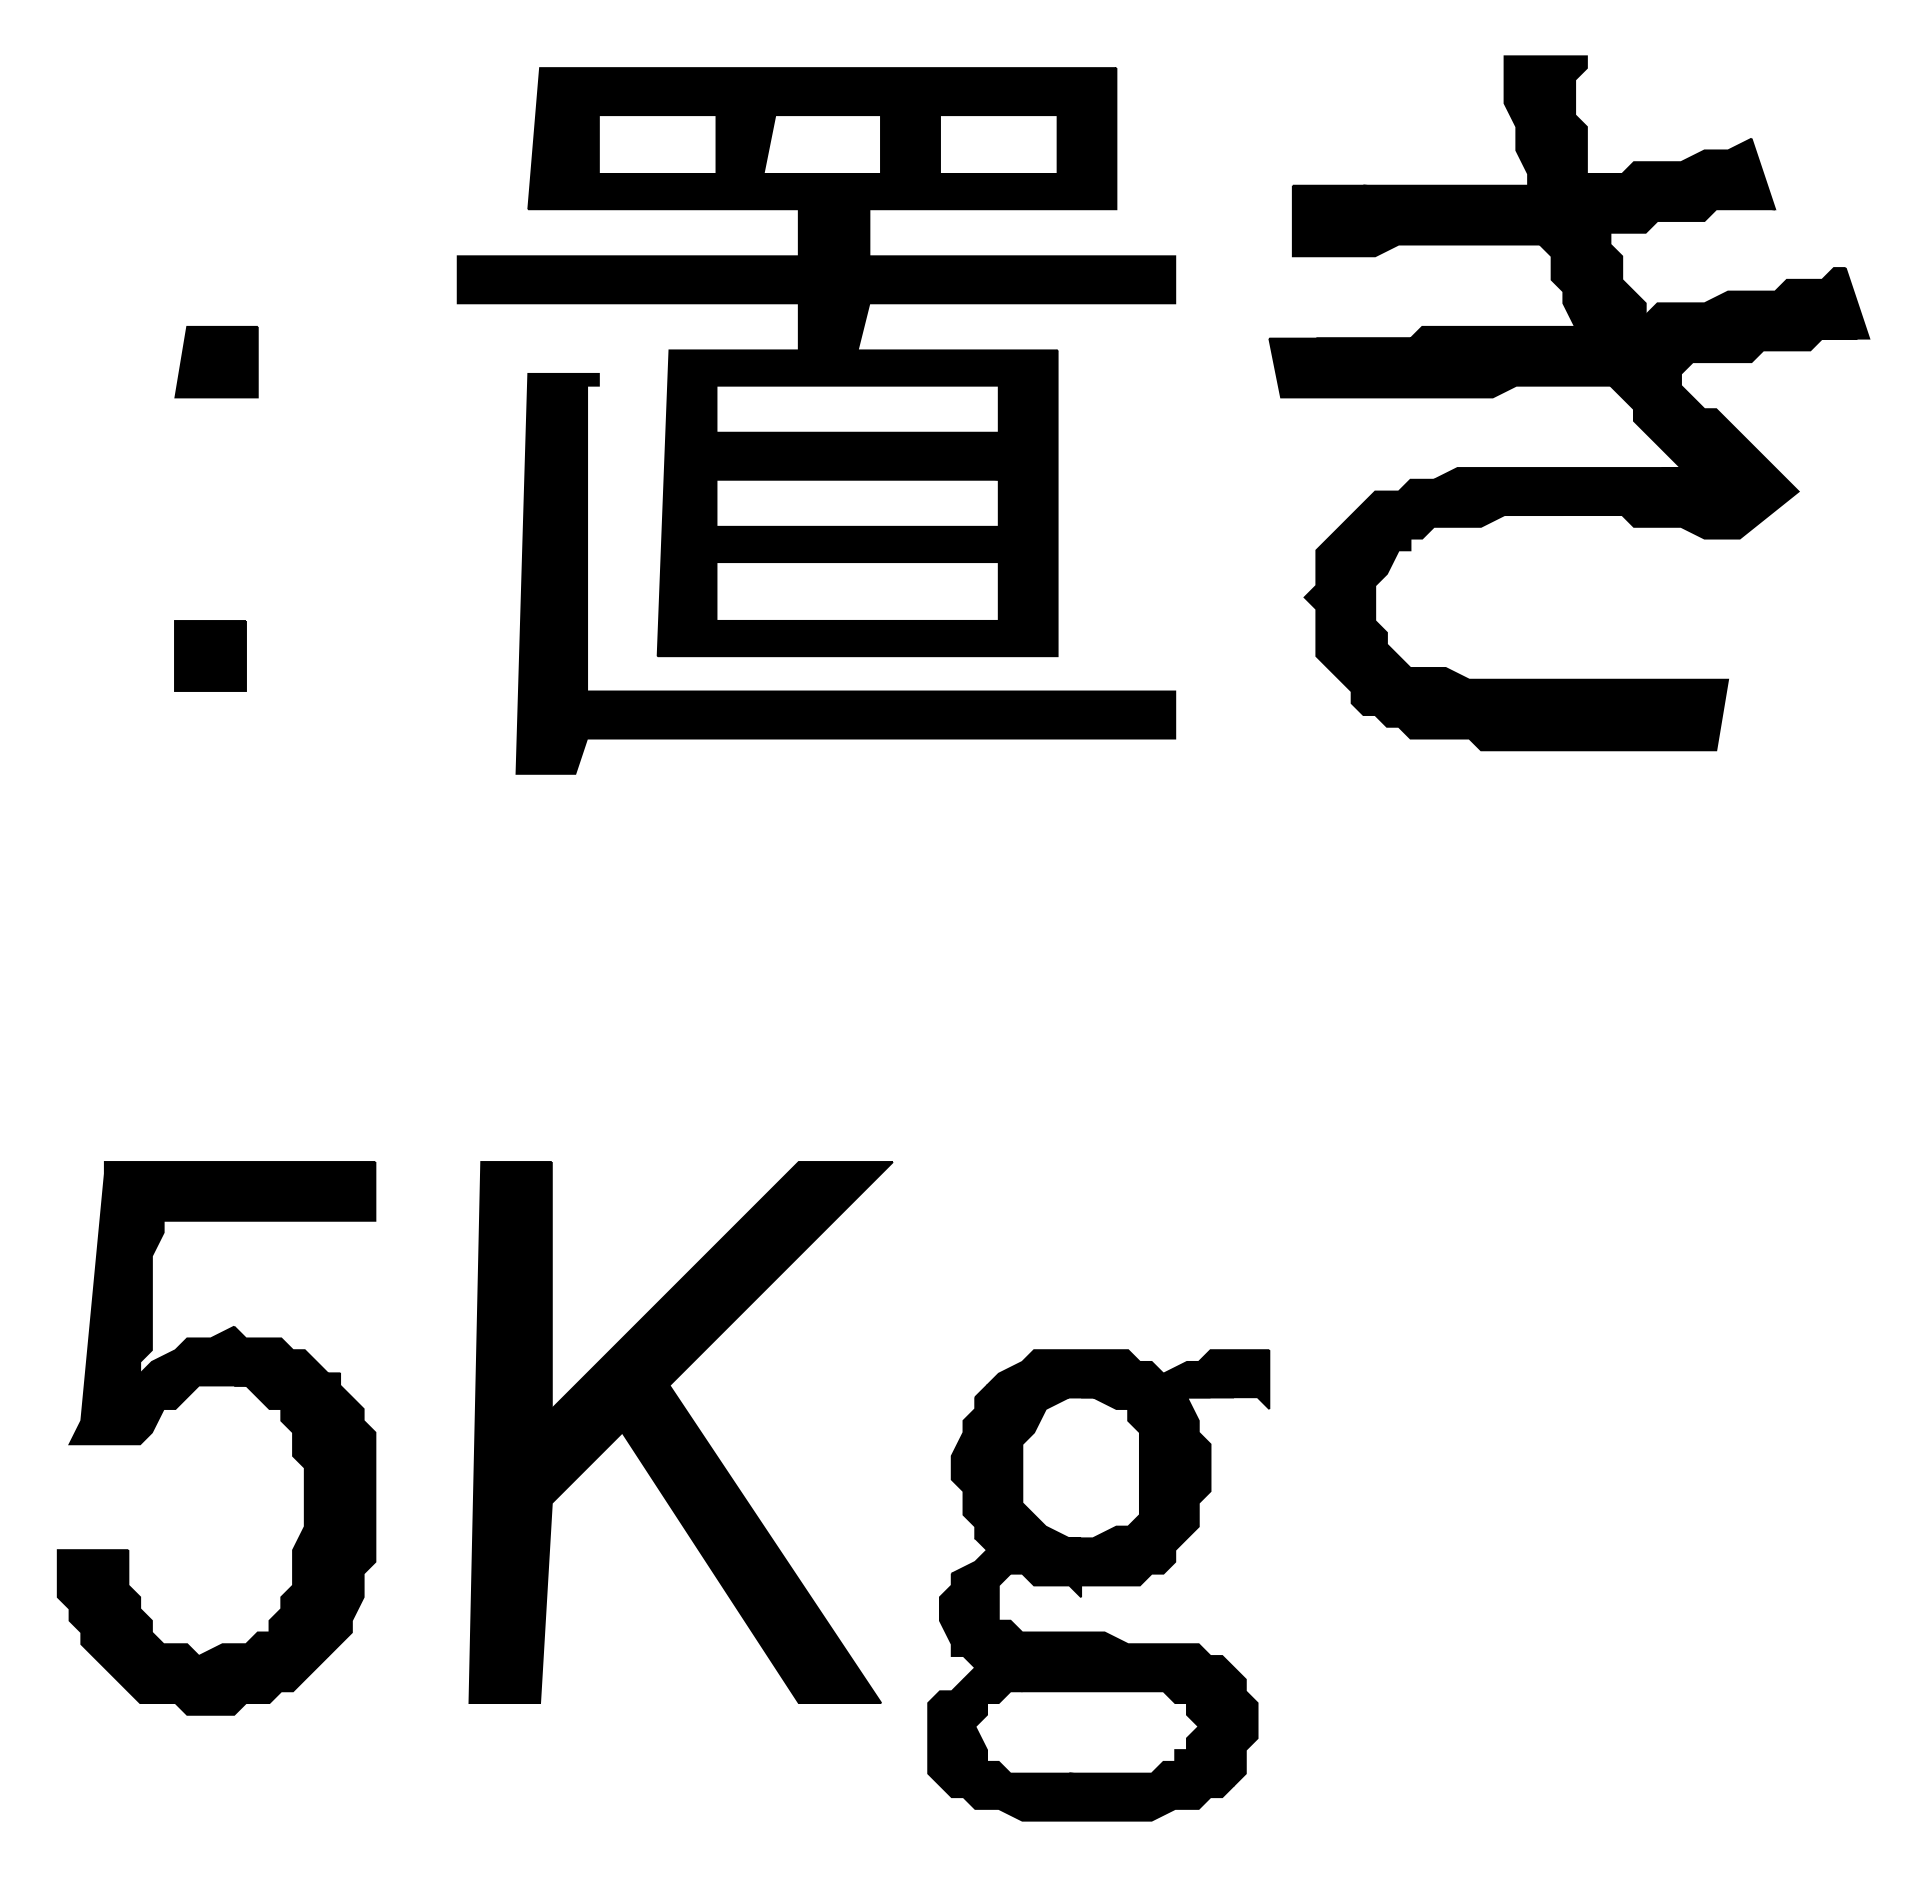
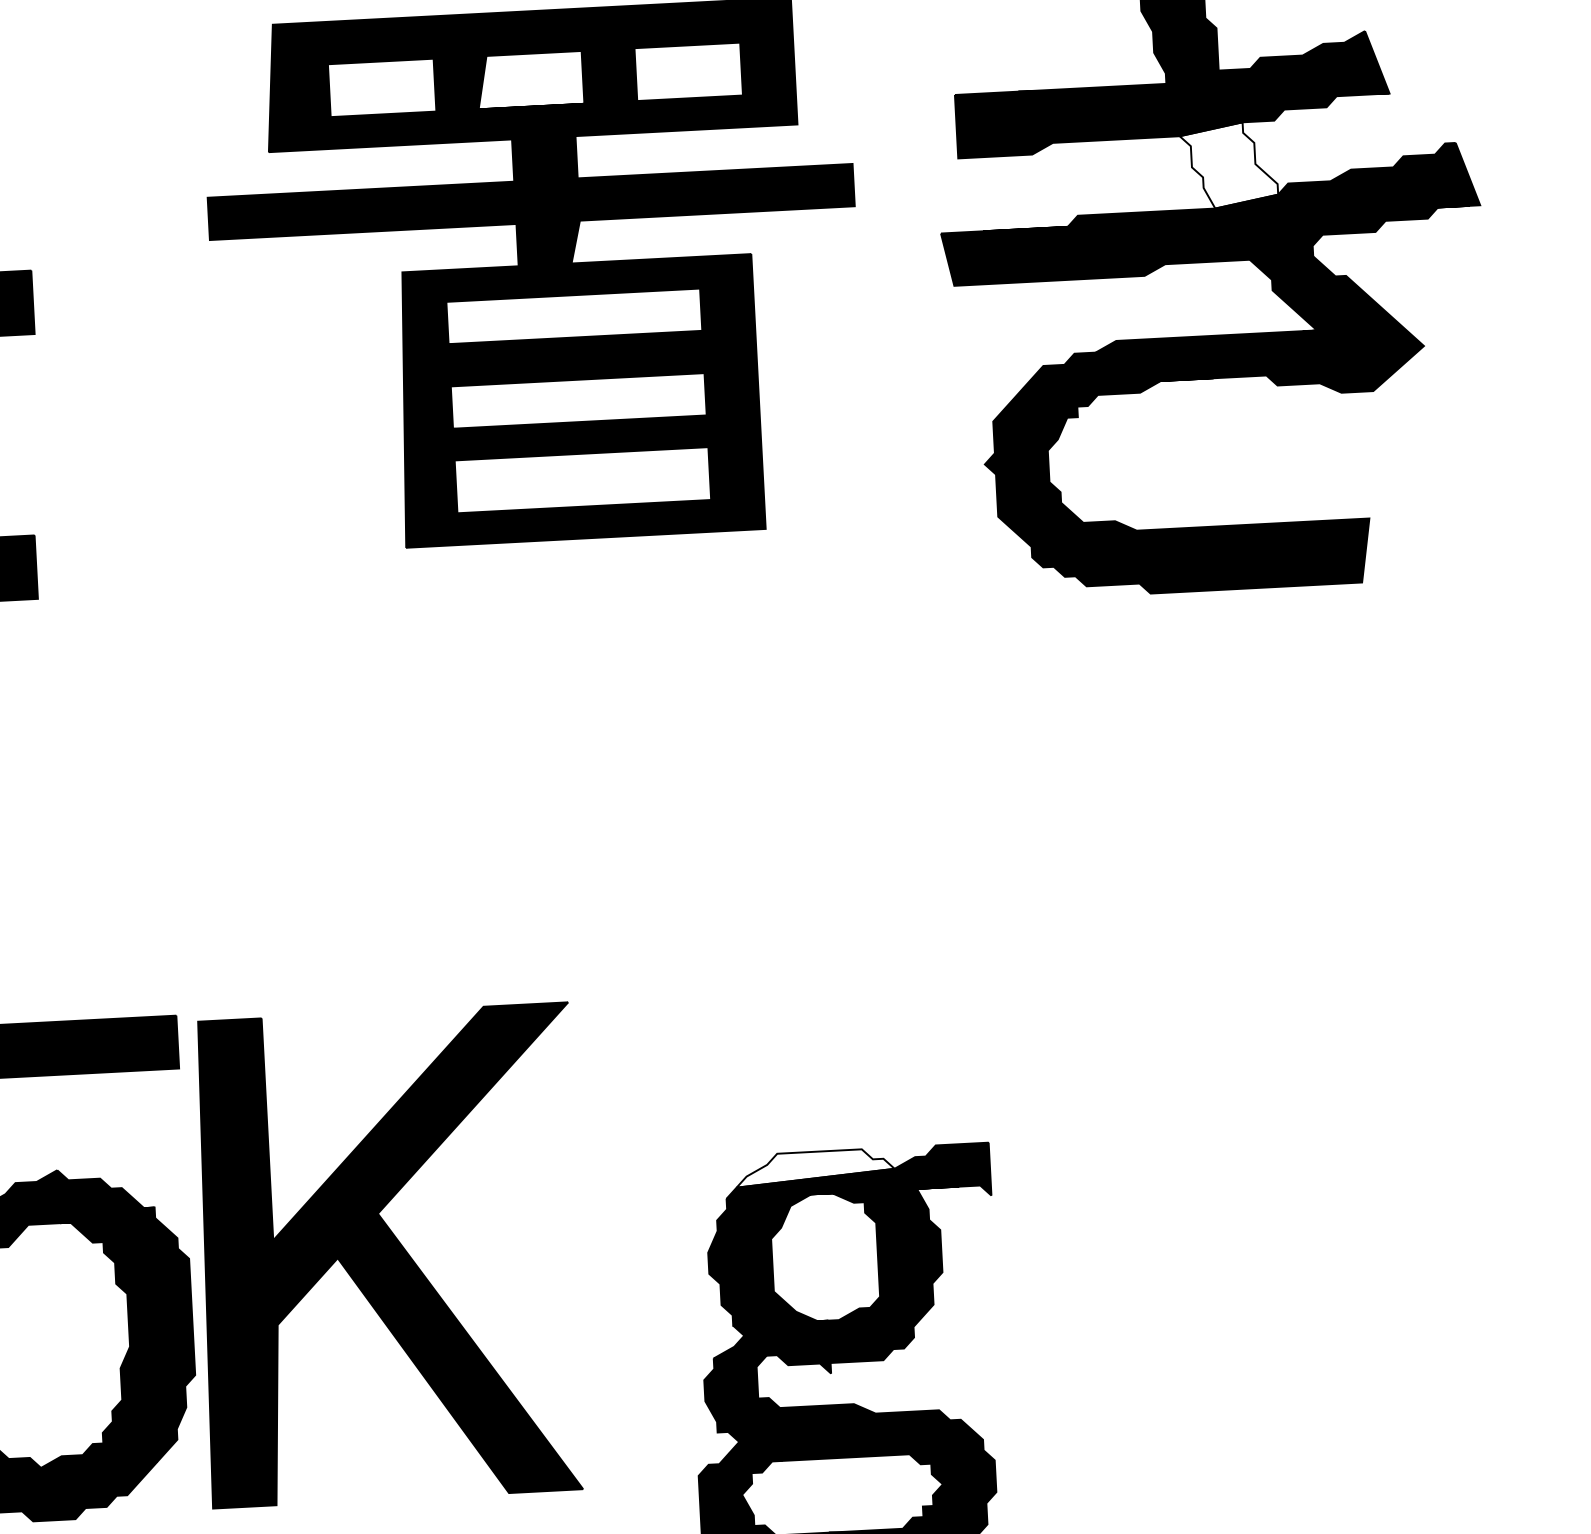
fill: (1592, 279) -> (1228, 165), removed
part: (845, 690) -> (576, 569), removed
fill: (1075, 1367) -> (815, 1167), removed
part: (680, 1432) -> (390, 1255), moved

